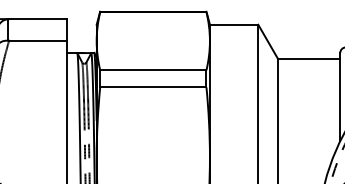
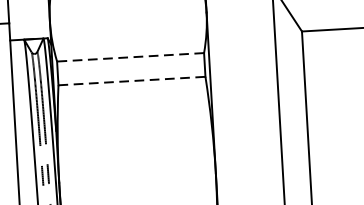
line: (152, 70) -> (129, 57), solid -> dashed
line: (153, 87) -> (132, 81), solid -> dashed

